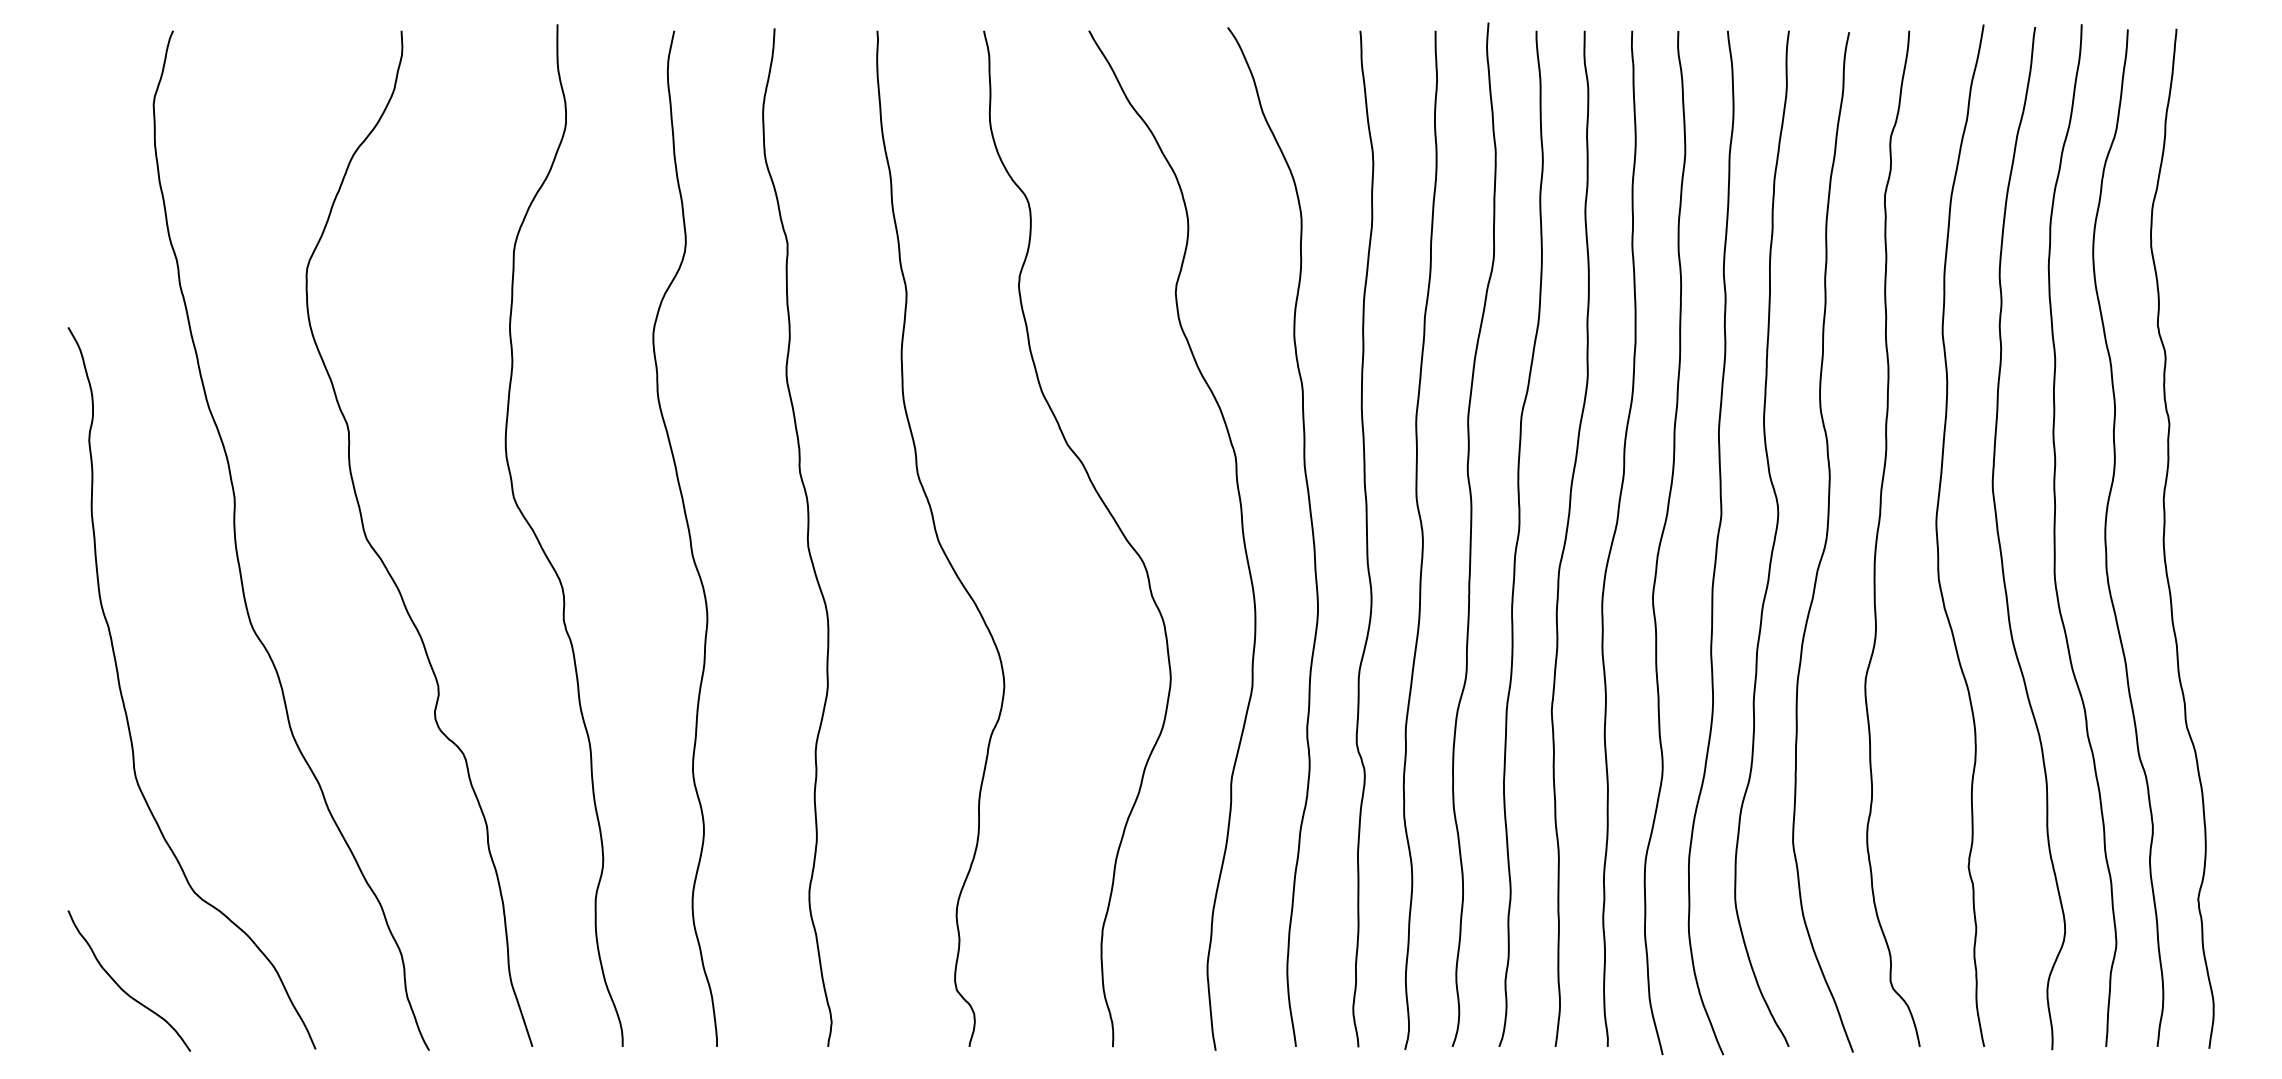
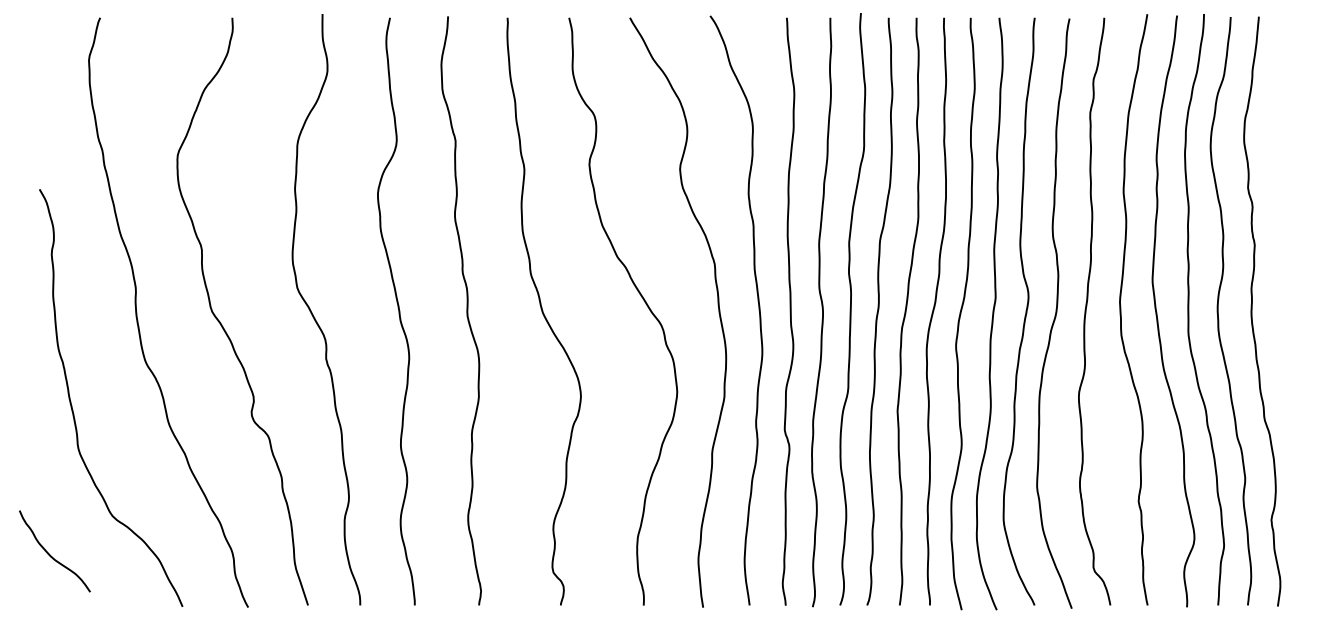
curve: (121, 986) -> (50, 554), moved

